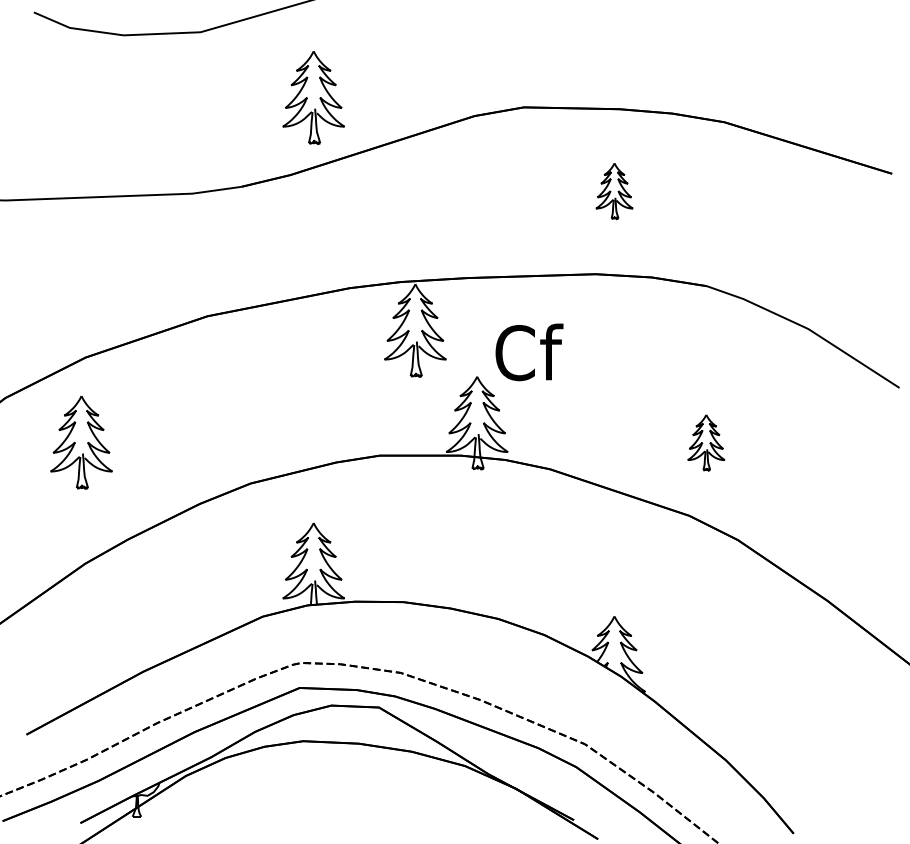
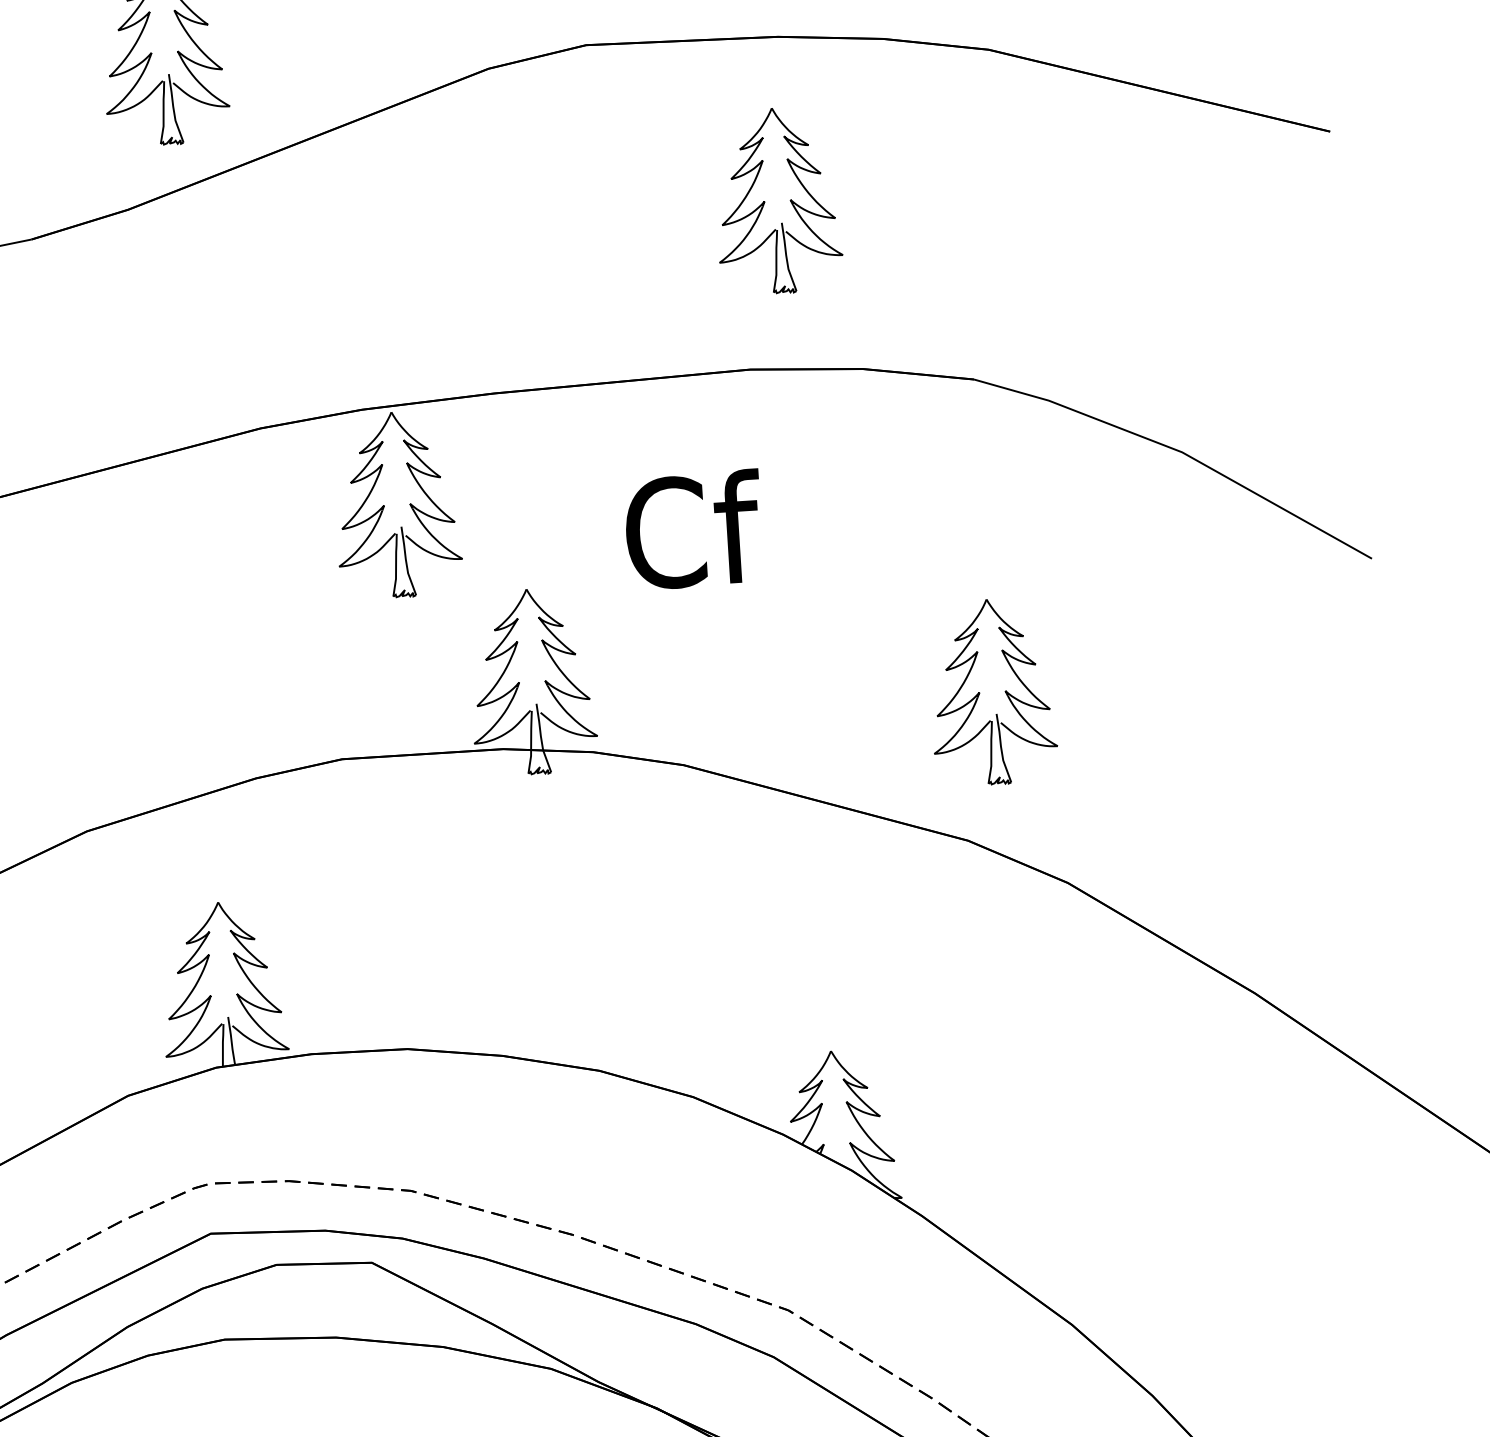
part: (614, 191) -> (777, 201), size x1.67
text: (529, 352) -> (693, 530), moved
part: (706, 442) -> (993, 691), size x1.67

